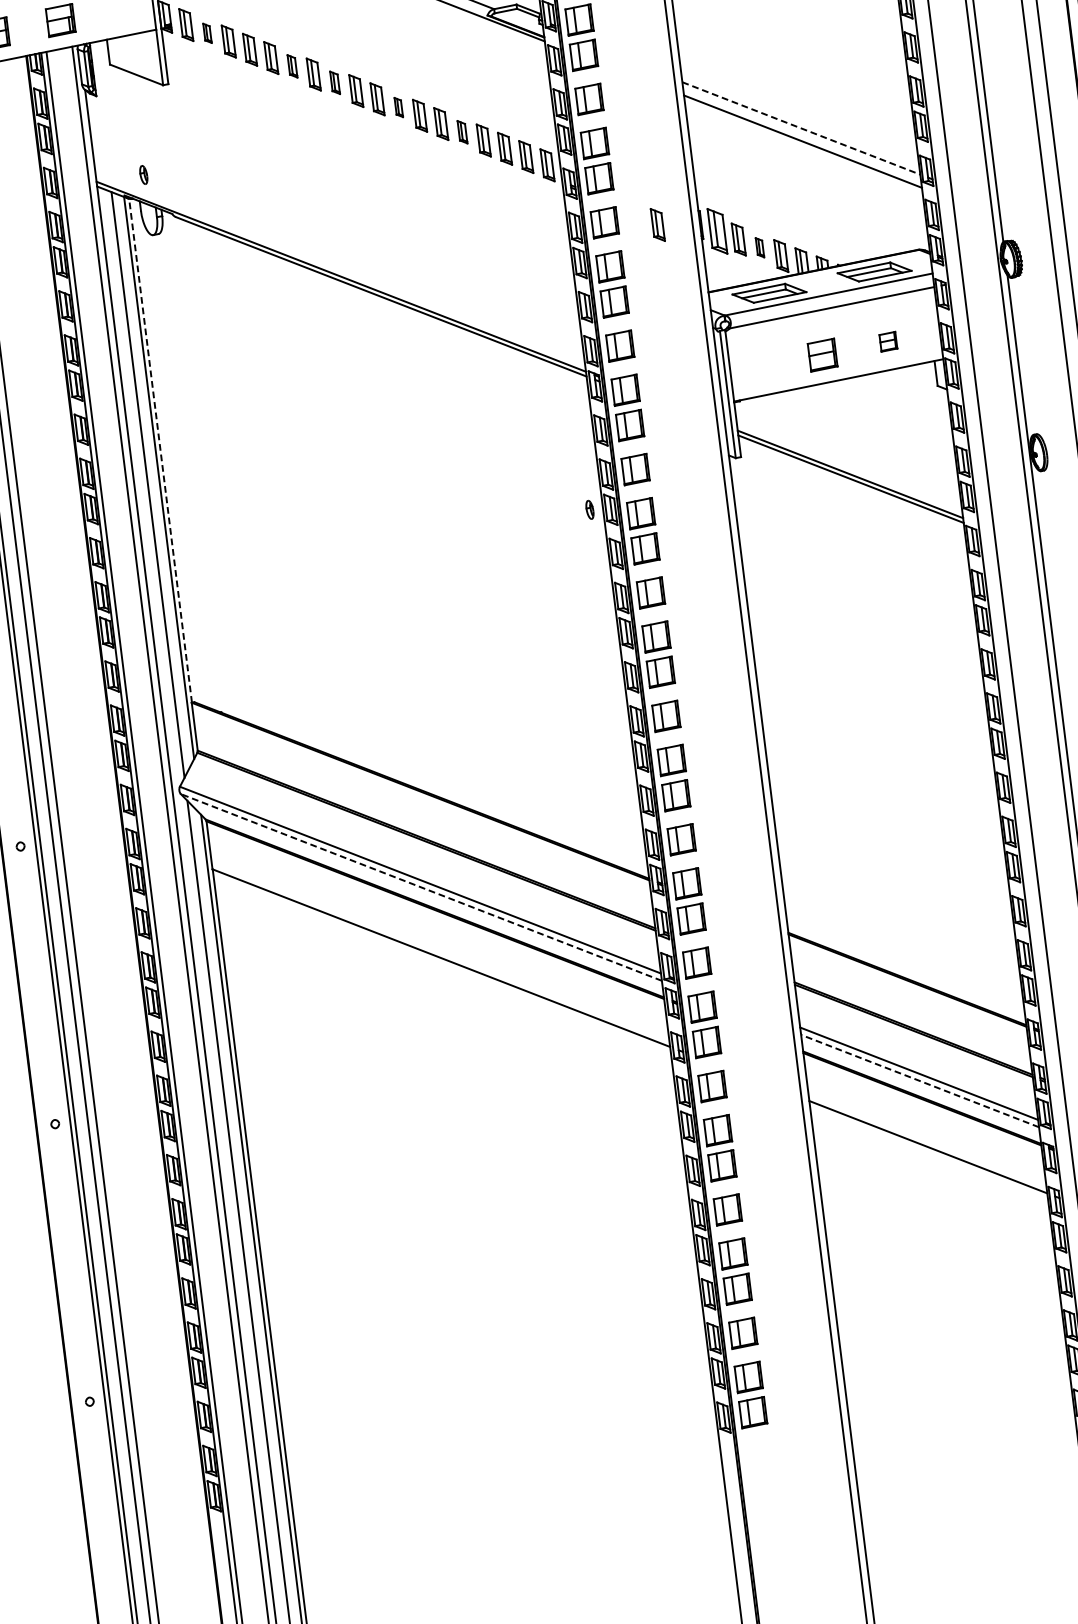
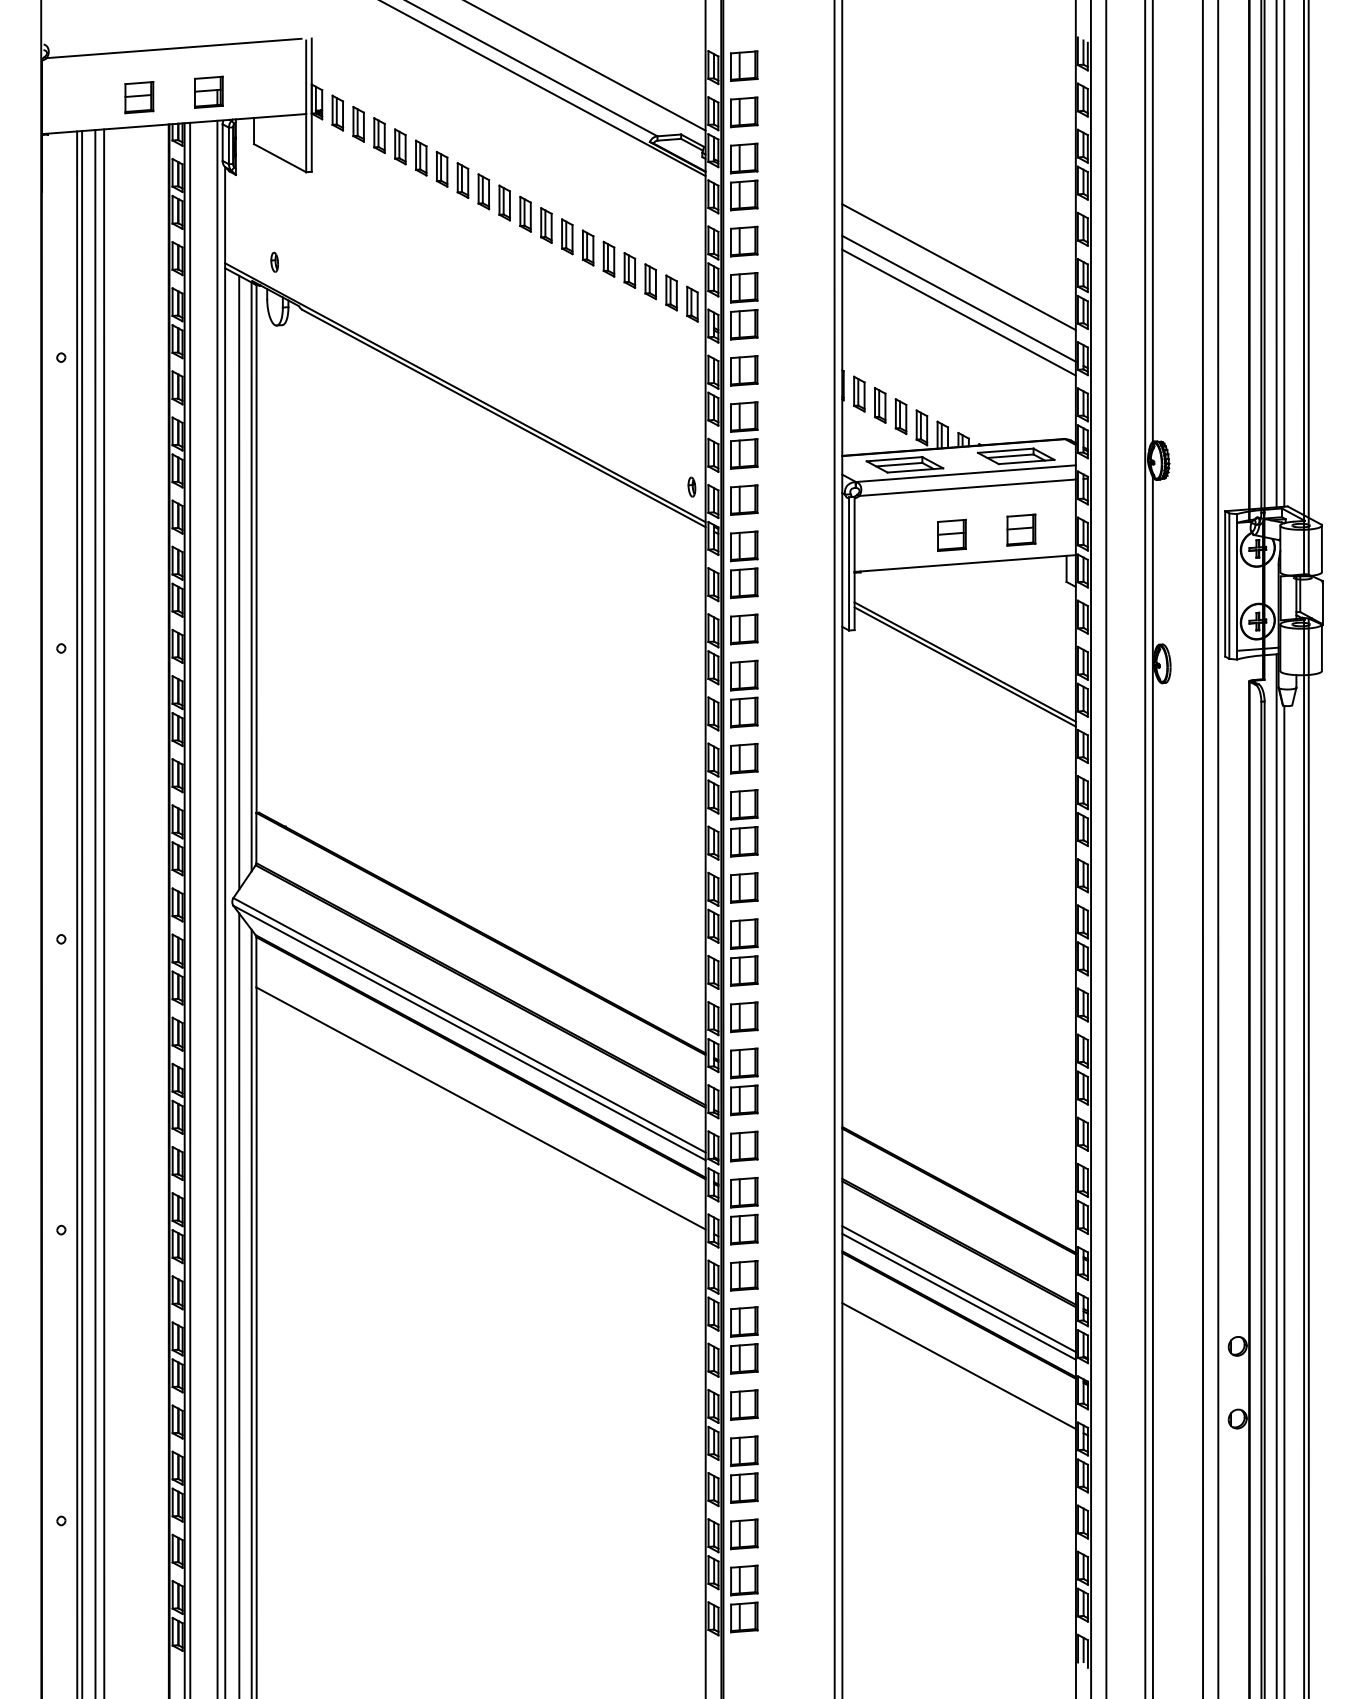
part: (207, 33) -> (358, 124), size x1.67
part: (291, 66) -> (441, 169), size x1.43
part: (334, 82) -> (483, 191), size x1.43
line: (797, 98) -> (958, 267), added
part: (398, 107) -> (546, 225), size x1.67
line: (801, 128) -> (959, 298), dashed -> solid
part: (461, 131) -> (608, 258), size x1.43
part: (657, 224) -> (798, 379), removed
part: (717, 230) -> (859, 393), size x0.71
part: (759, 247) -> (900, 416), size x1.67
part: (888, 341) -> (1021, 529), size x1.67
line: (160, 451) -> (256, 549), dashed -> solid
part: (589, 509) -> (691, 486), moved
line: (421, 886) -> (469, 1032), dashed -> solid
line: (920, 1080) -> (959, 1296), dashed -> solid

